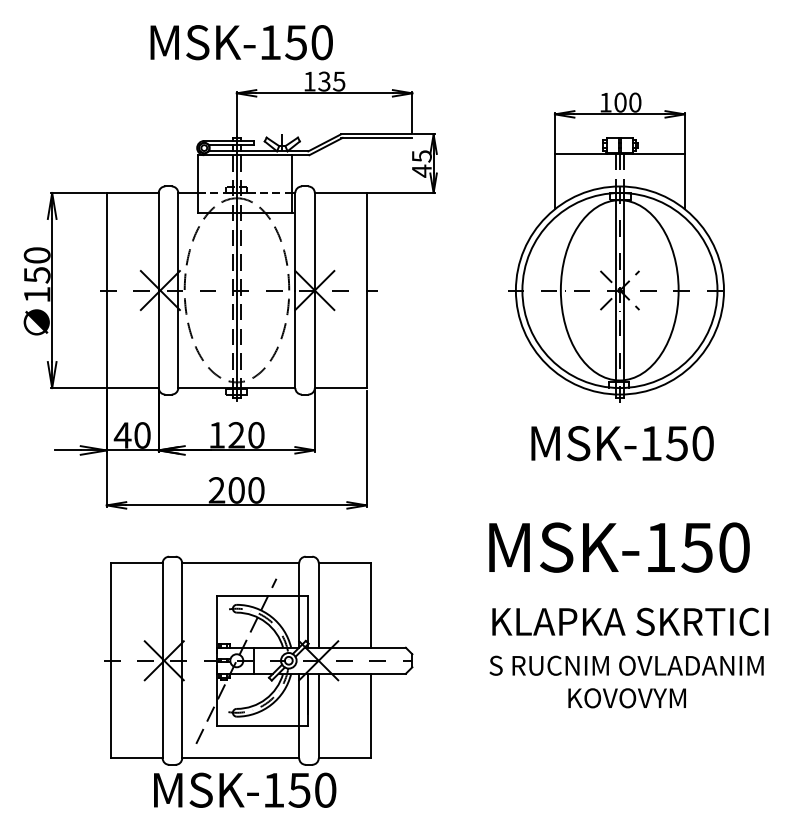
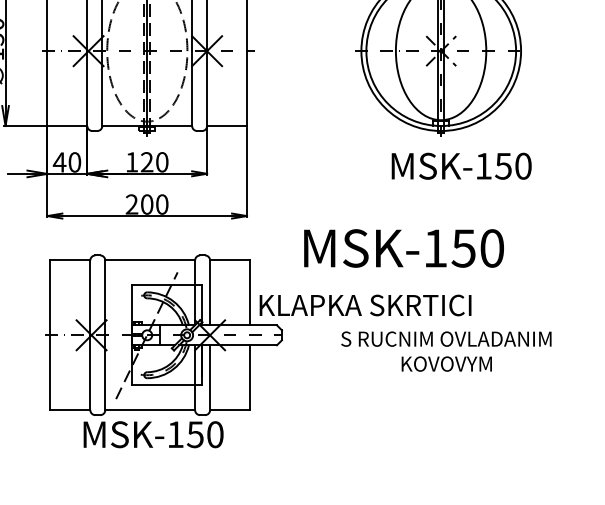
text: (622, 443) -> (461, 166), moved
text: (619, 547) -> (404, 248), moved
text: (630, 621) -> (365, 305), moved

